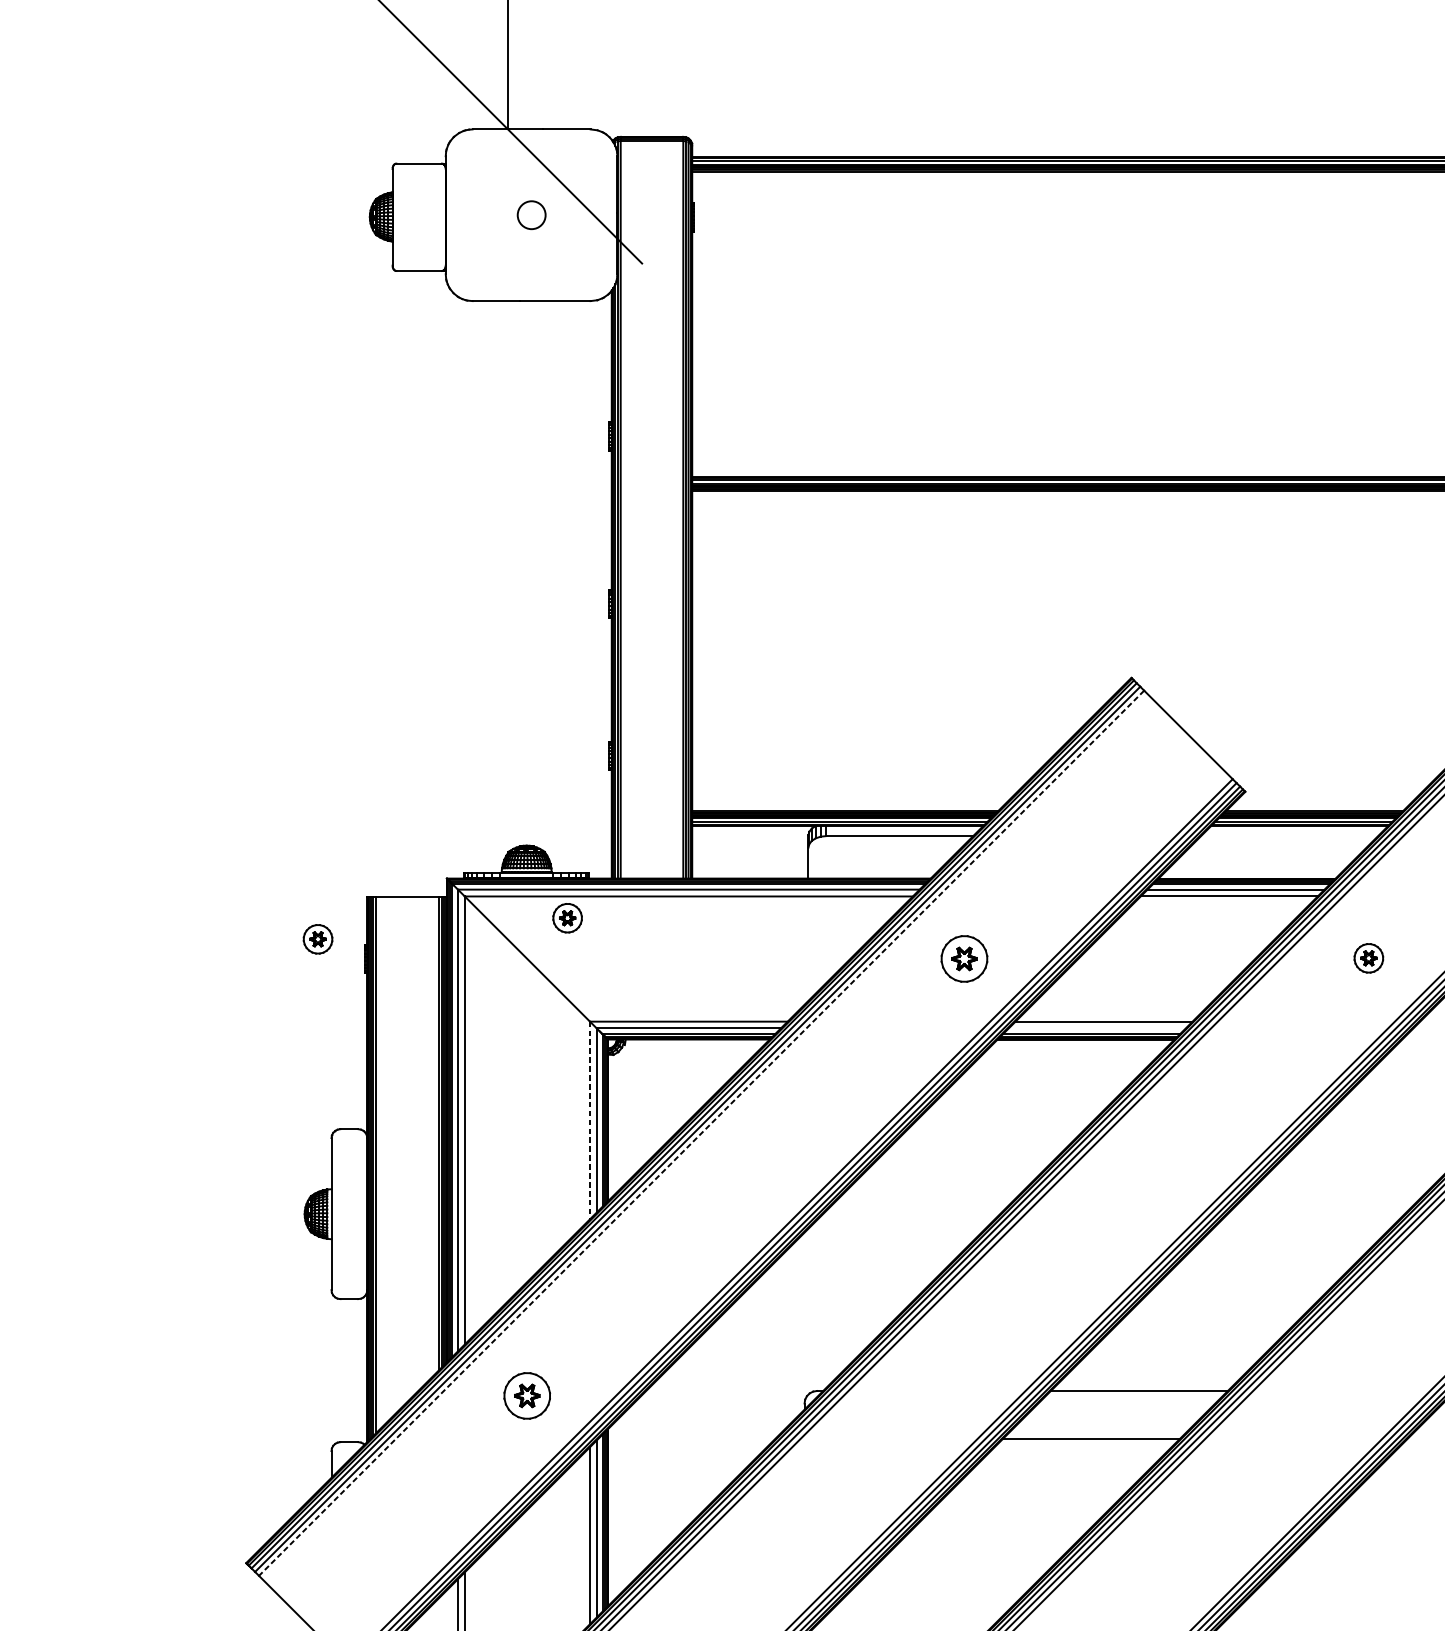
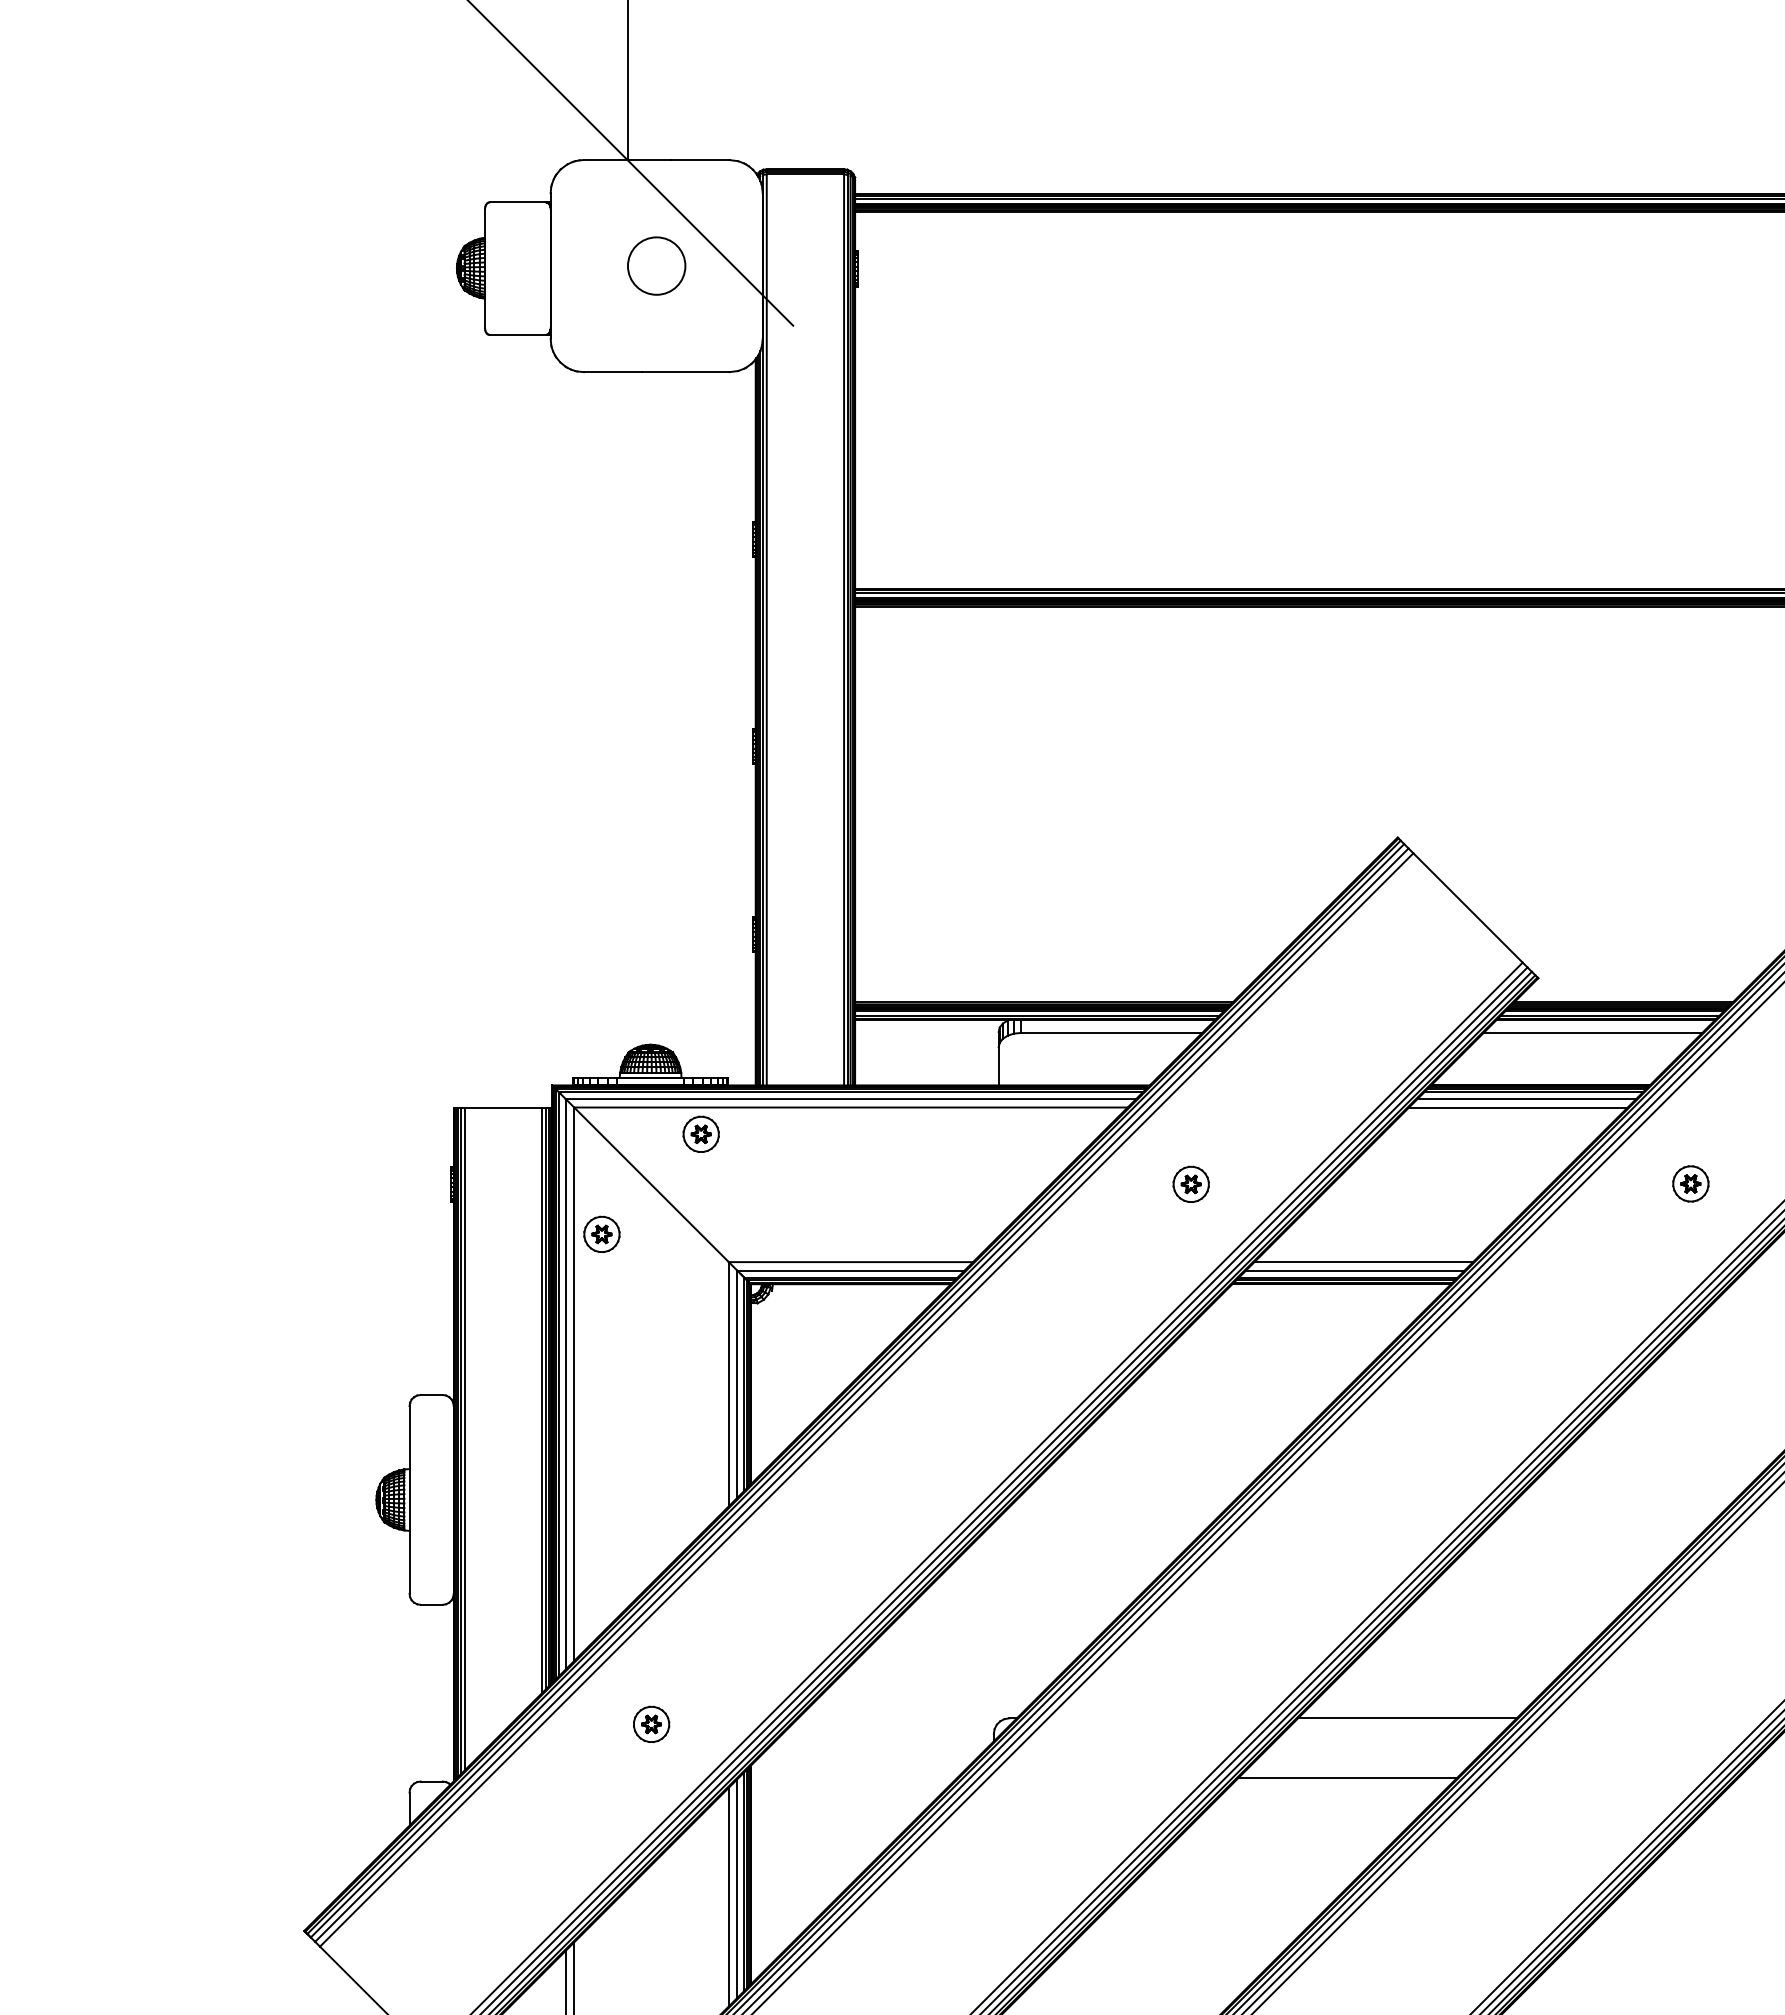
circle: (531, 214) -> (656, 265), size x1.67
line: (1289, 835) -> (1592, 1032), added
part: (317, 938) -> (601, 1233), moved
part: (963, 957) -> (1190, 1183), size x0.62
line: (1097, 1028) -> (1355, 1270), added
line: (589, 1120) -> (728, 1384), dashed -> solid
line: (701, 1133) -> (866, 1400), dashed -> solid
part: (527, 1395) -> (651, 1724), size x0.62

